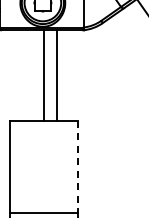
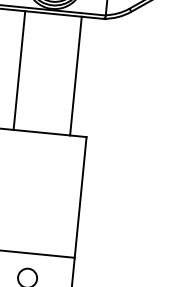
line: (43, 75) -> (75, 75), moved
line: (56, 75) -> (19, 70), moved
line: (78, 166) -> (80, 197), dashed -> solid

